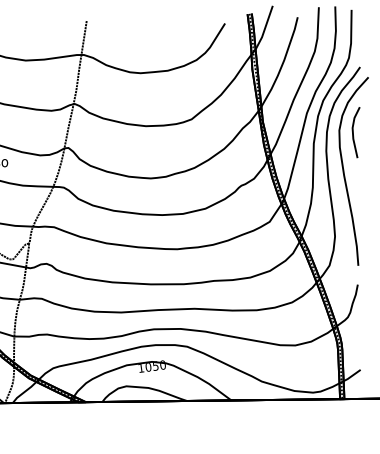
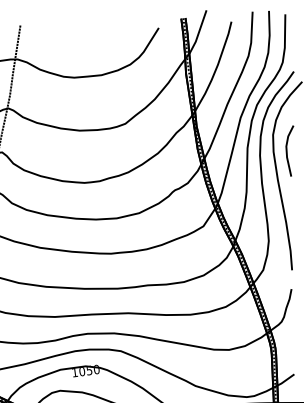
line: (353, 132) -> (287, 150), moved

